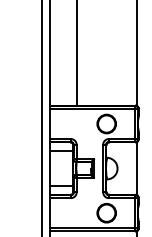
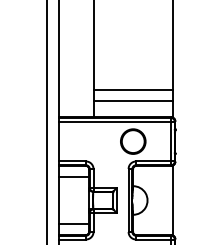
line: (106, 84) -> (132, 89), added
line: (106, 93) -> (132, 101), added

